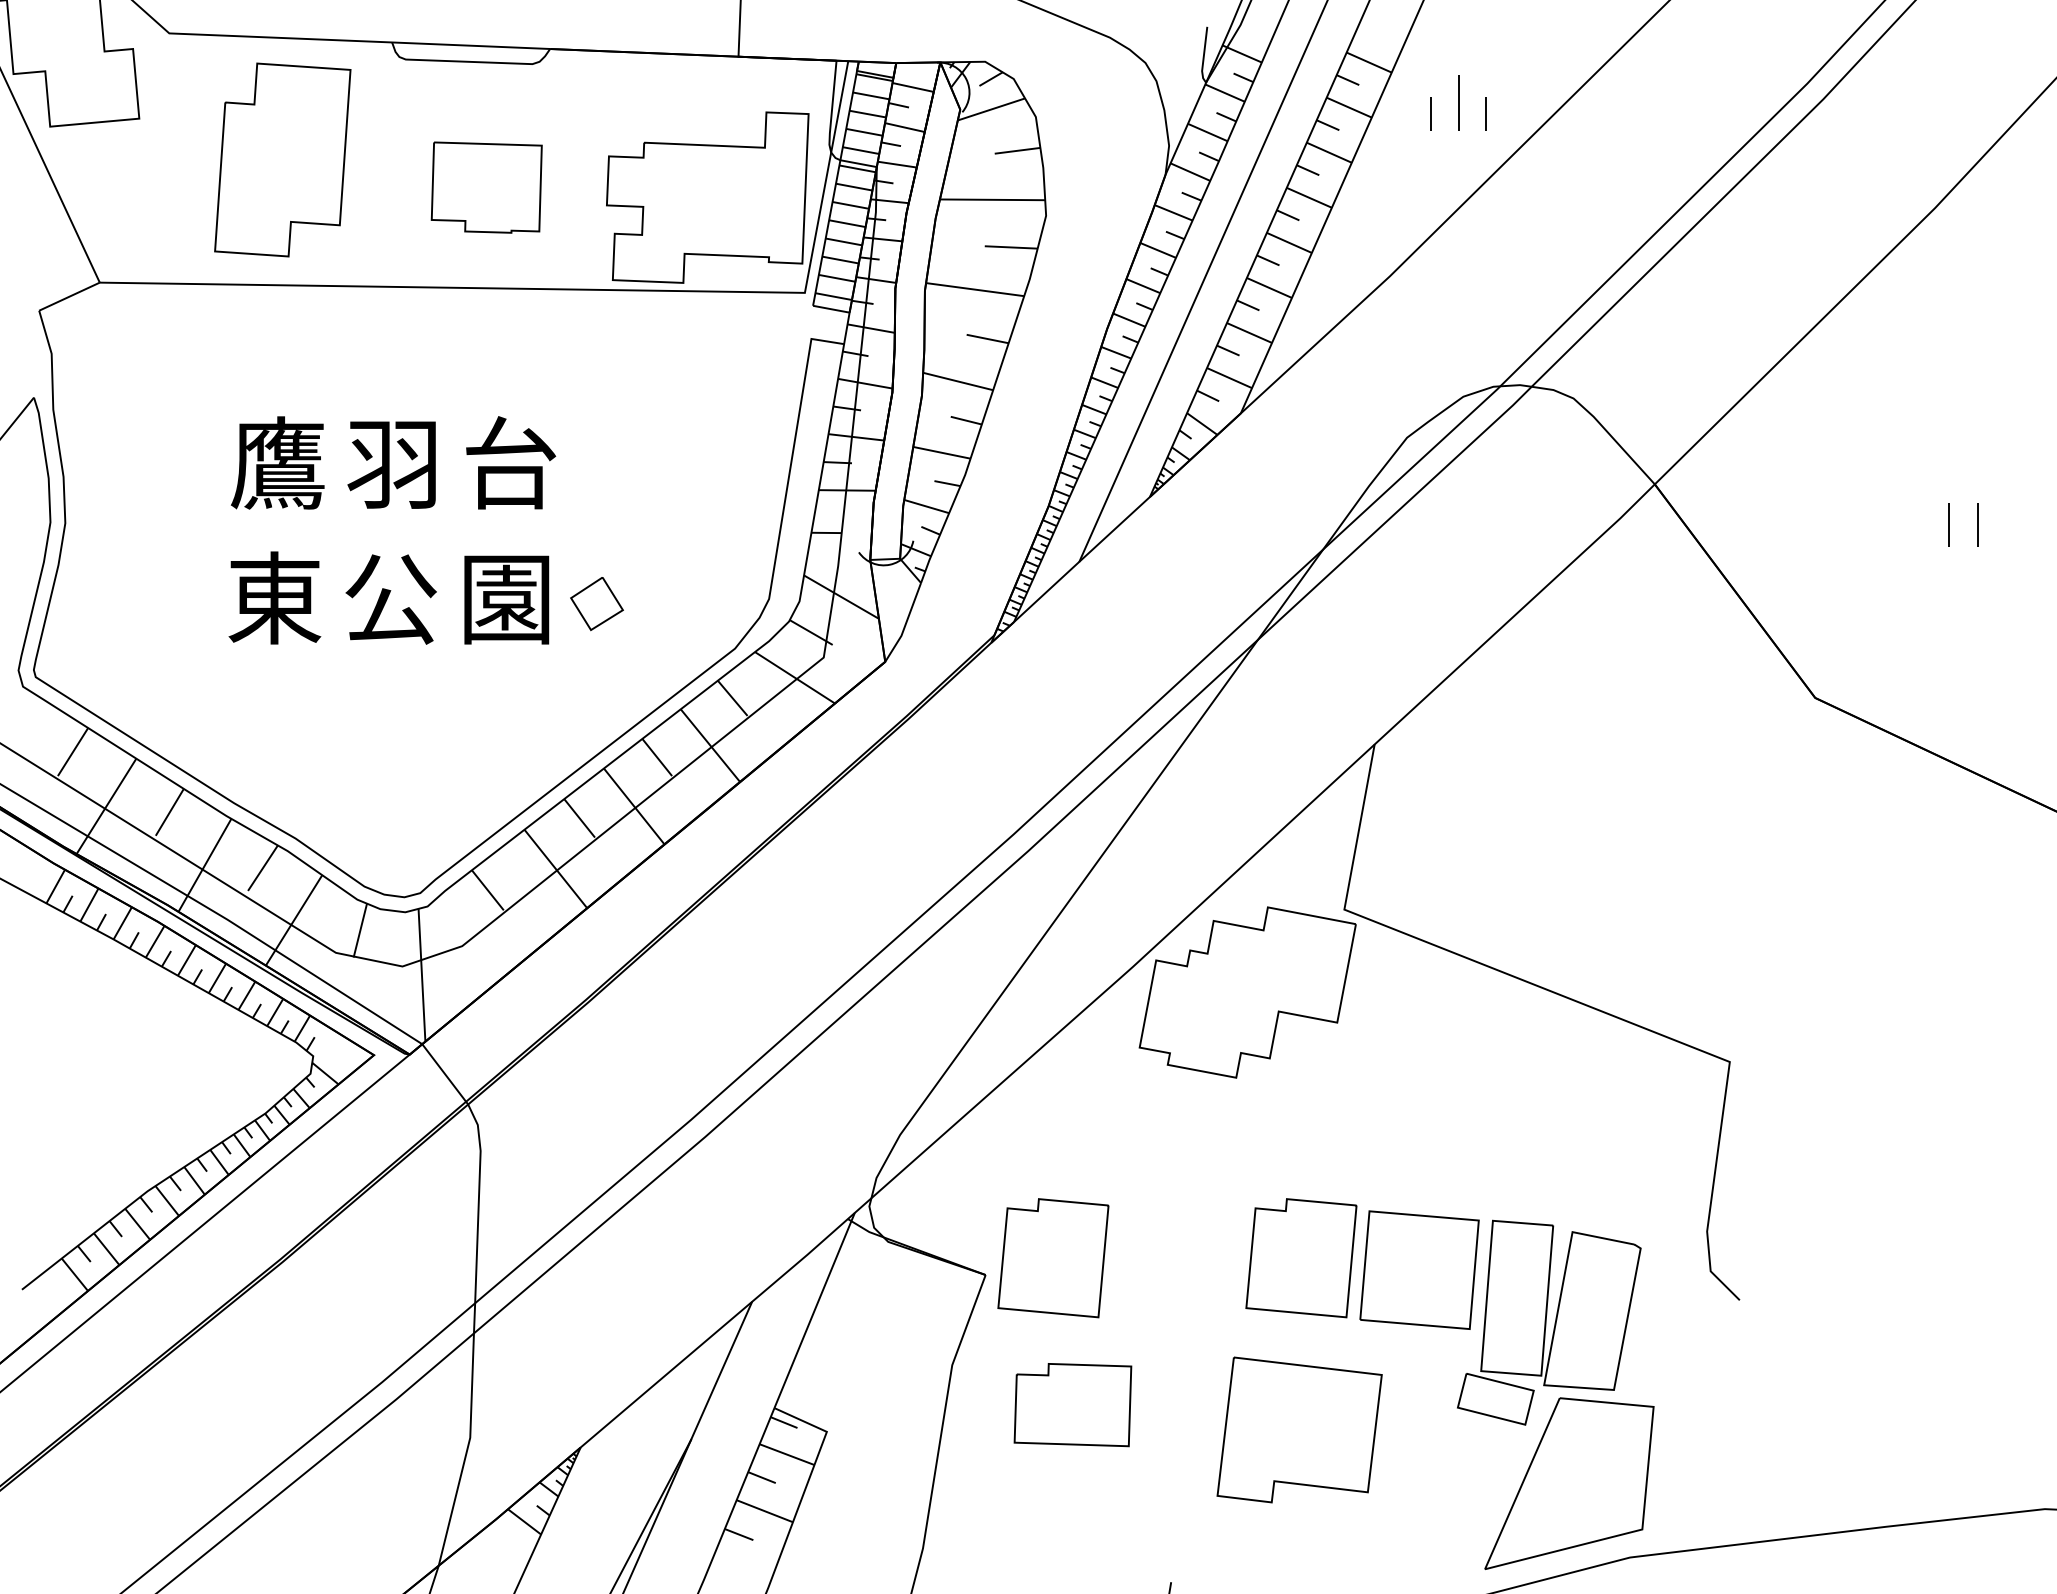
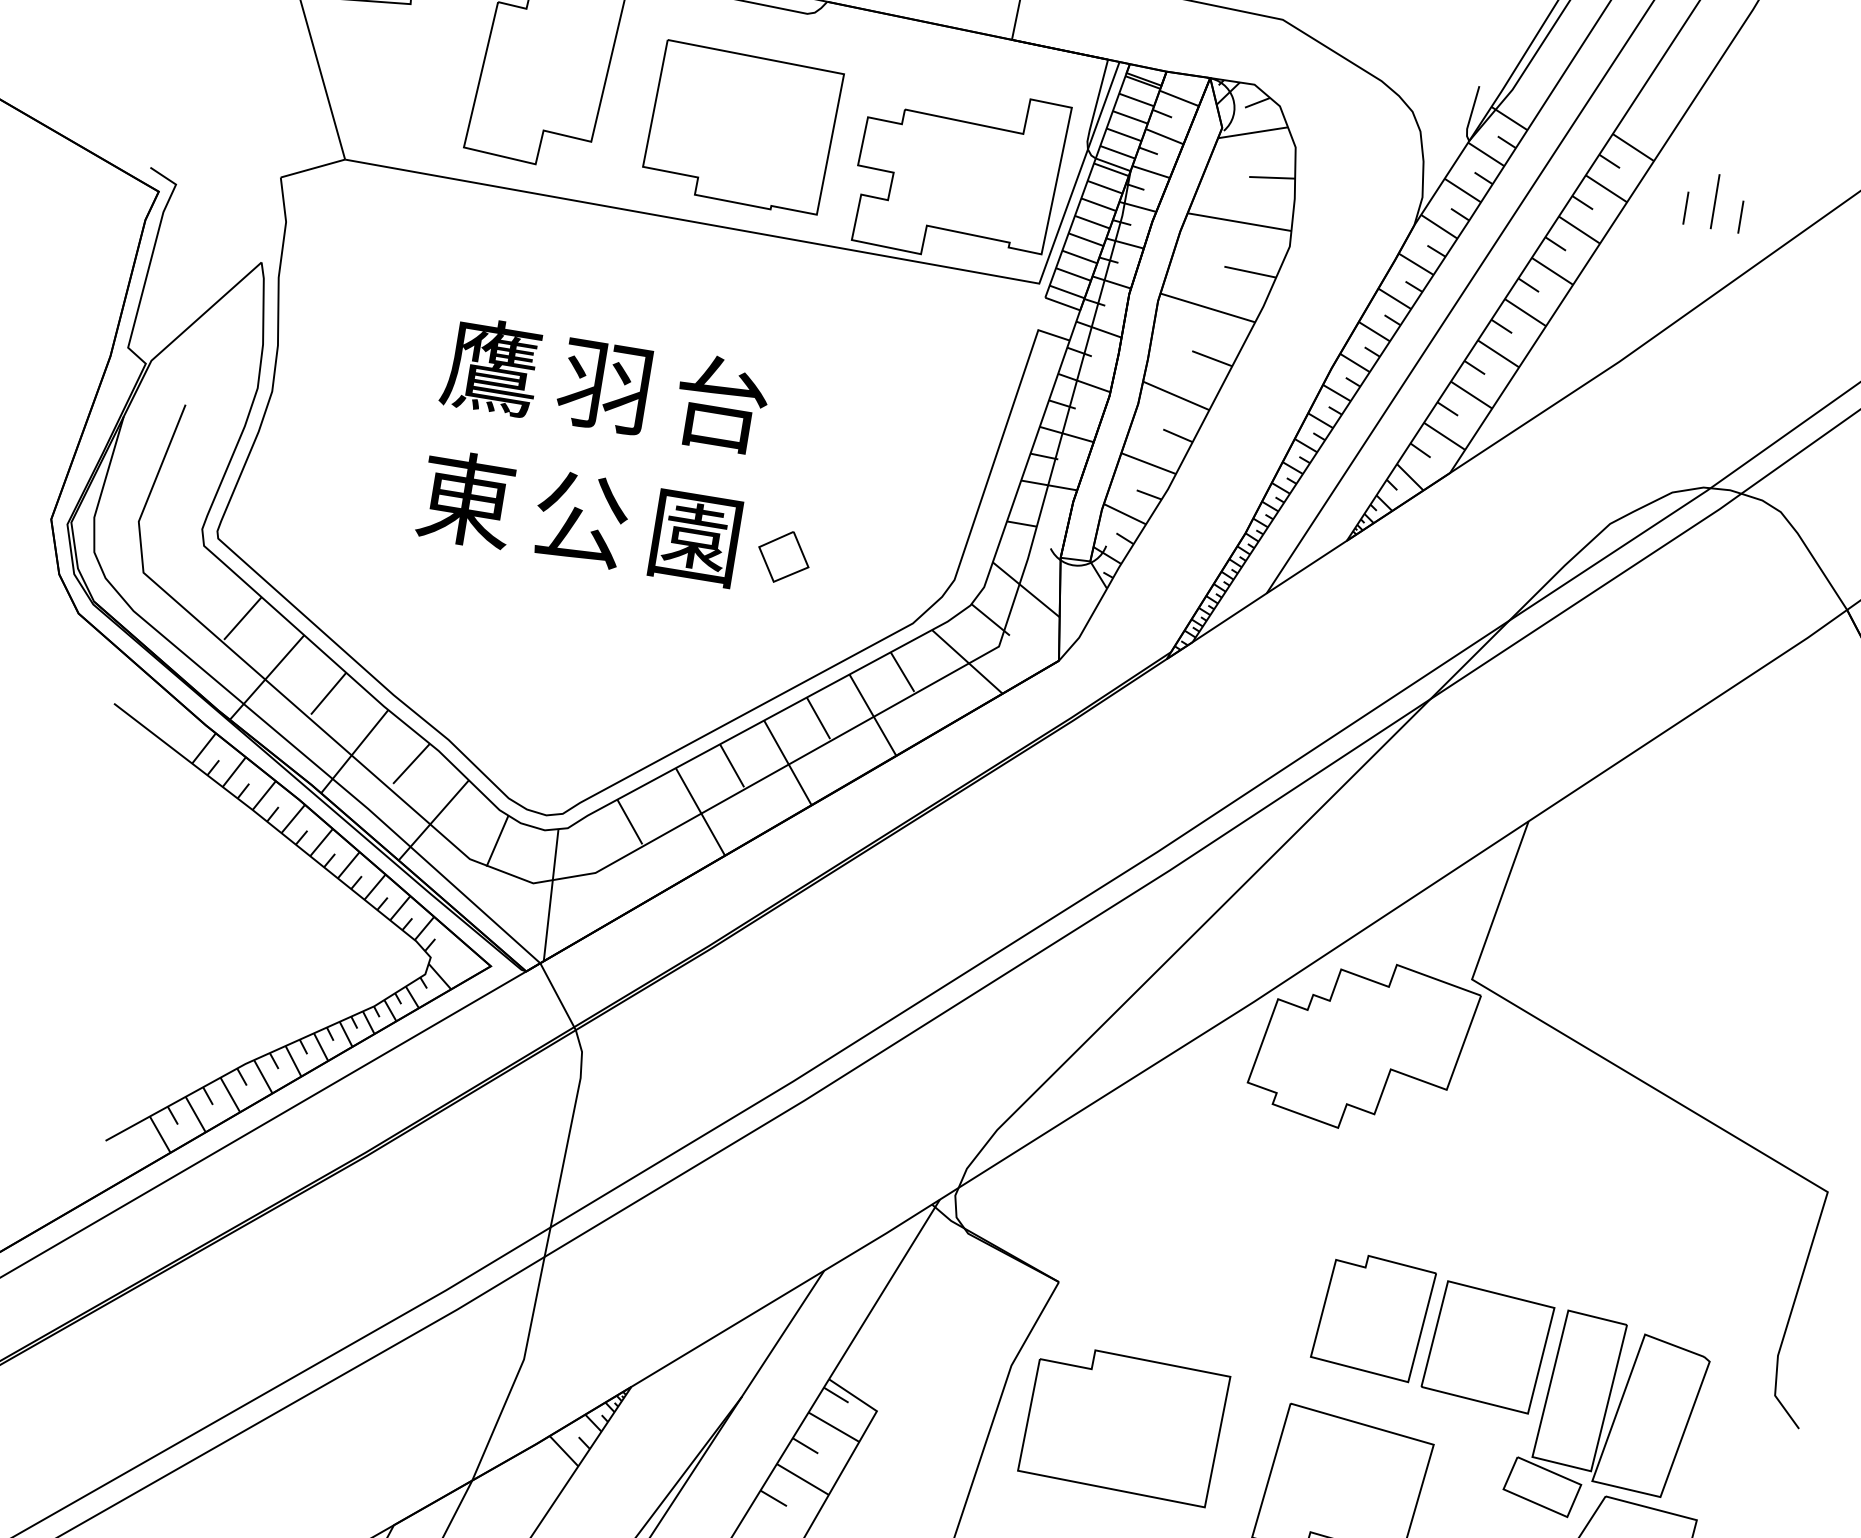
part: (486, 187) -> (742, 128), size x1.67
part: (1053, 1258) -> (1128, 1276), removed
part: (1072, 1404) -> (1123, 1423), size x1.67

